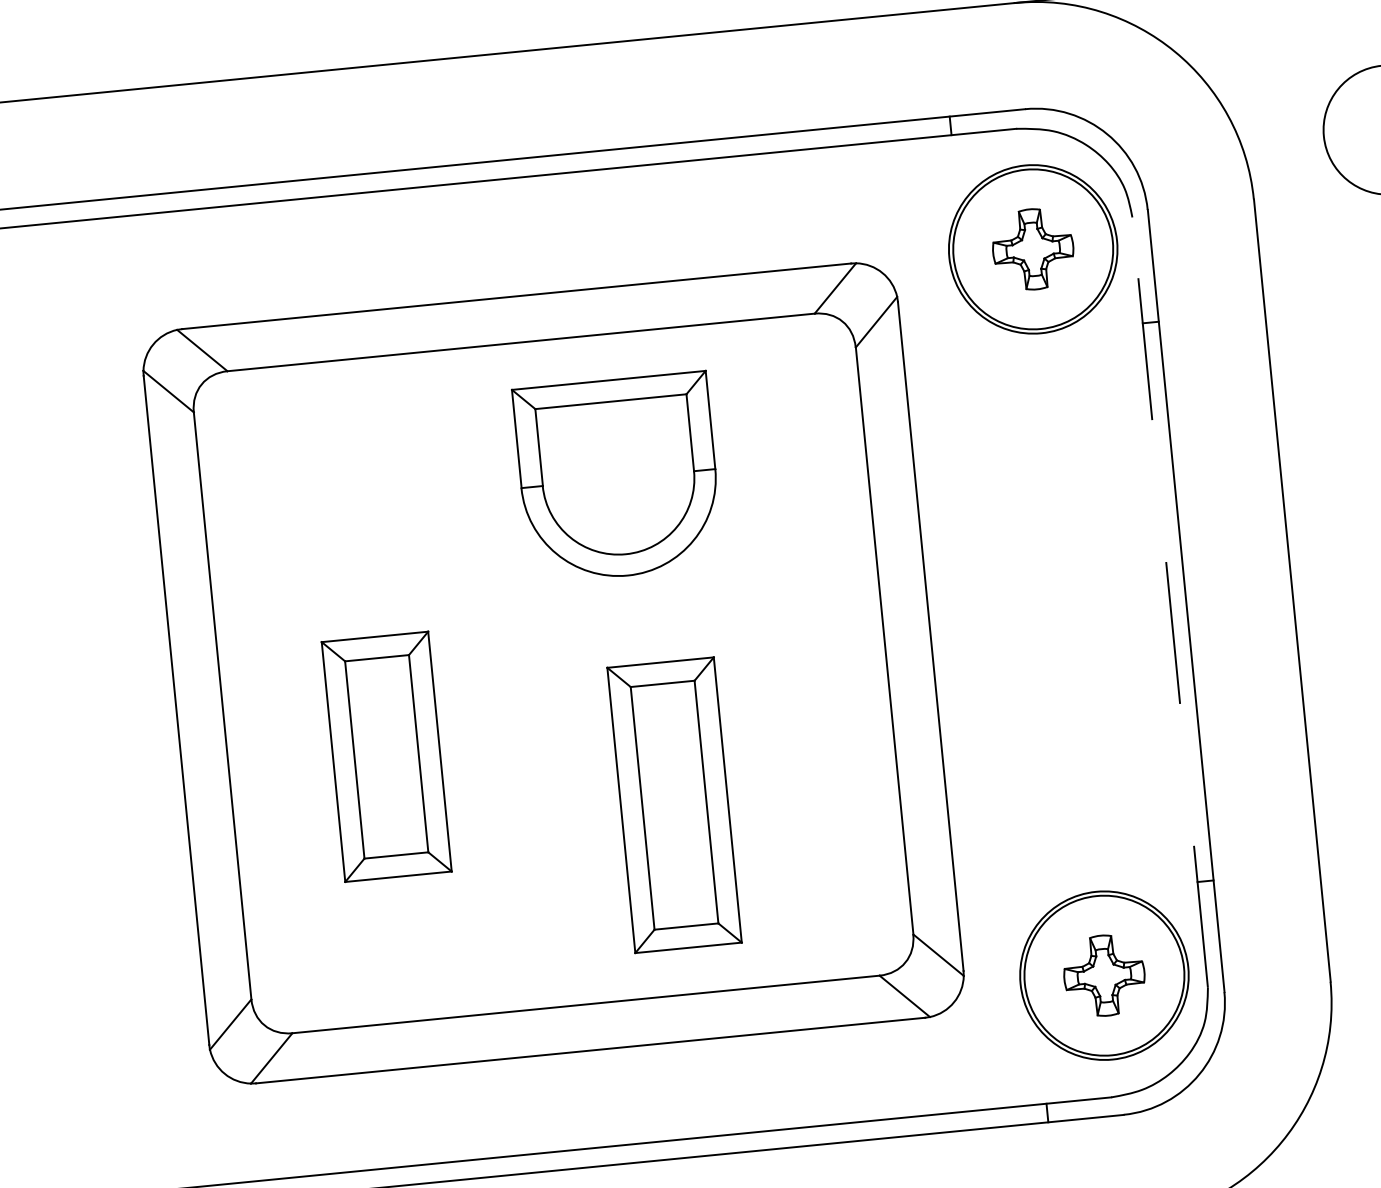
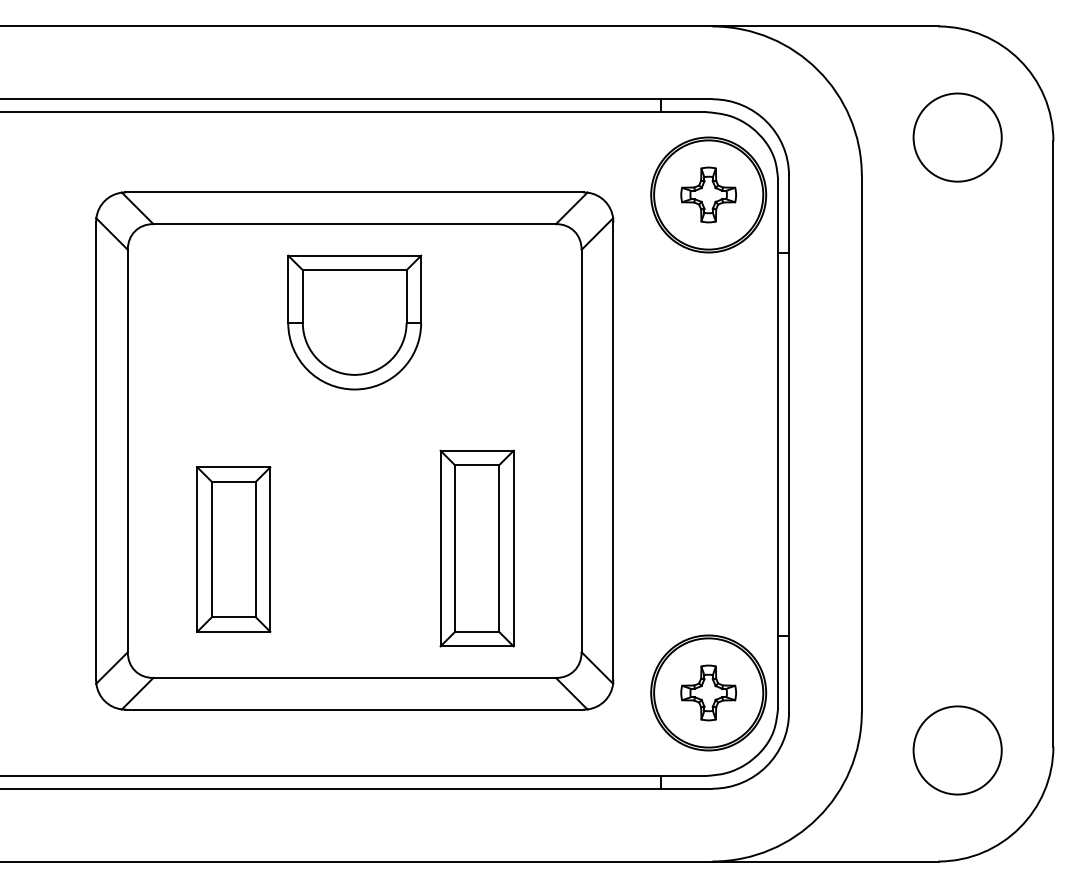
part: (618, 477) -> (354, 322), moved
line: (1170, 601) -> (778, 443), dashed -> solid
part: (386, 756) -> (233, 549), moved
part: (673, 805) -> (476, 548), moved

